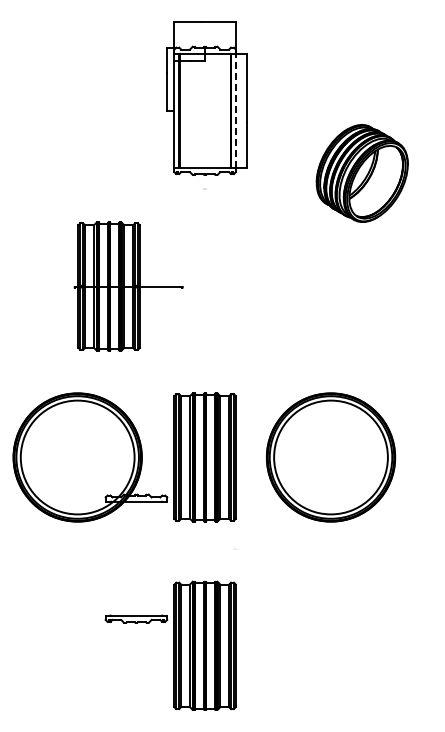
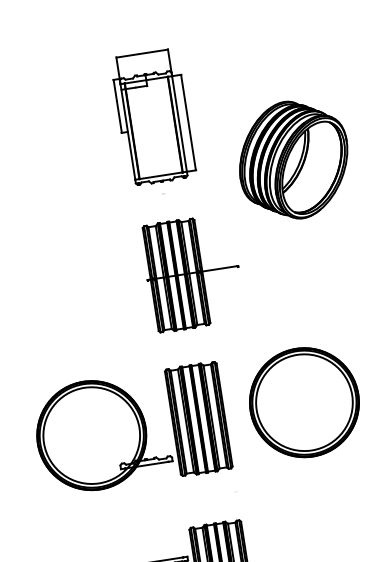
line: (235, 110) -> (179, 123), dashed -> solid
part: (362, 173) -> (293, 160), size x1.43
part: (128, 286) -> (192, 272), moved

